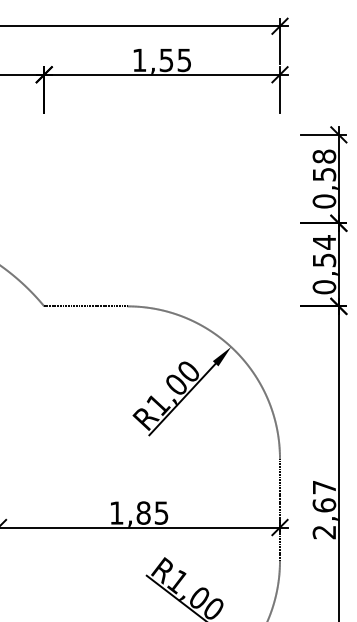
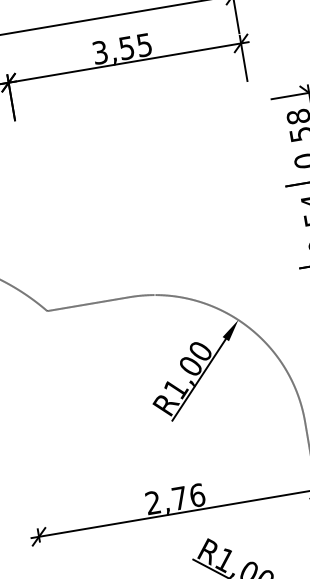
text: (139, 60) -> (100, 52), 1,55 -> 3,55
text: (139, 512) -> (175, 498), 1,85 -> 2,76

